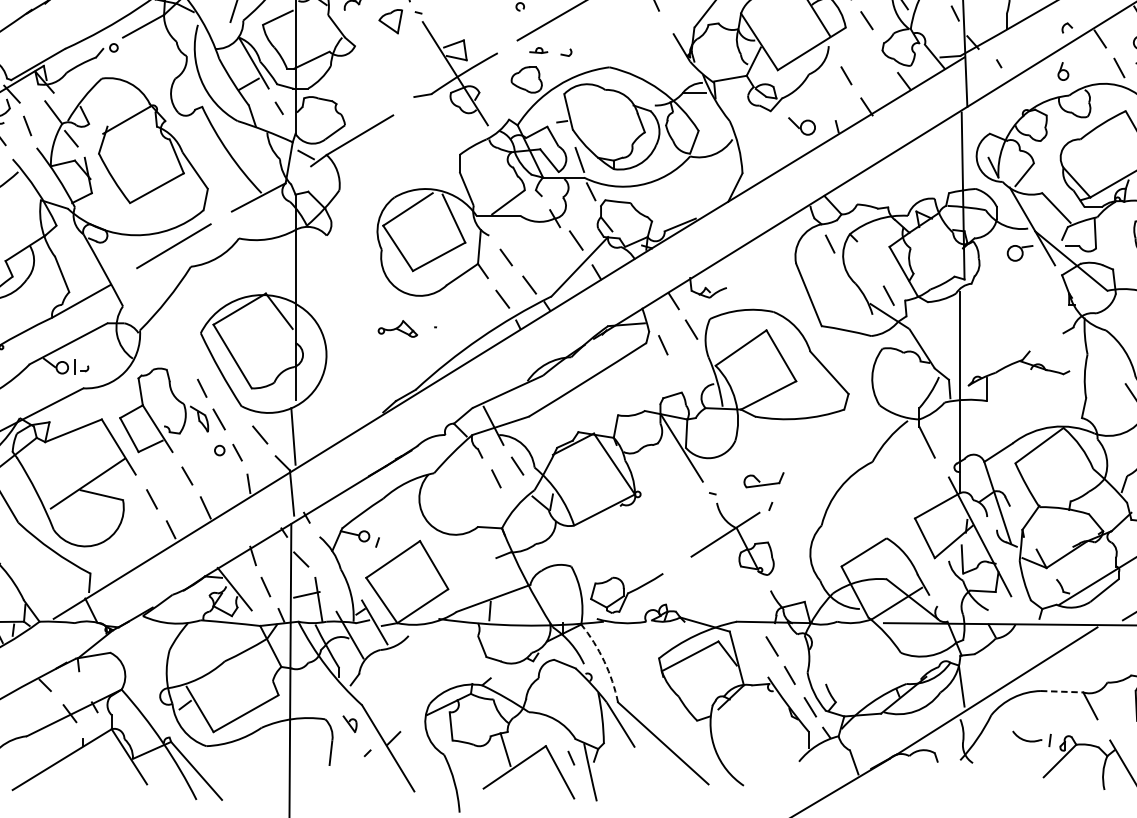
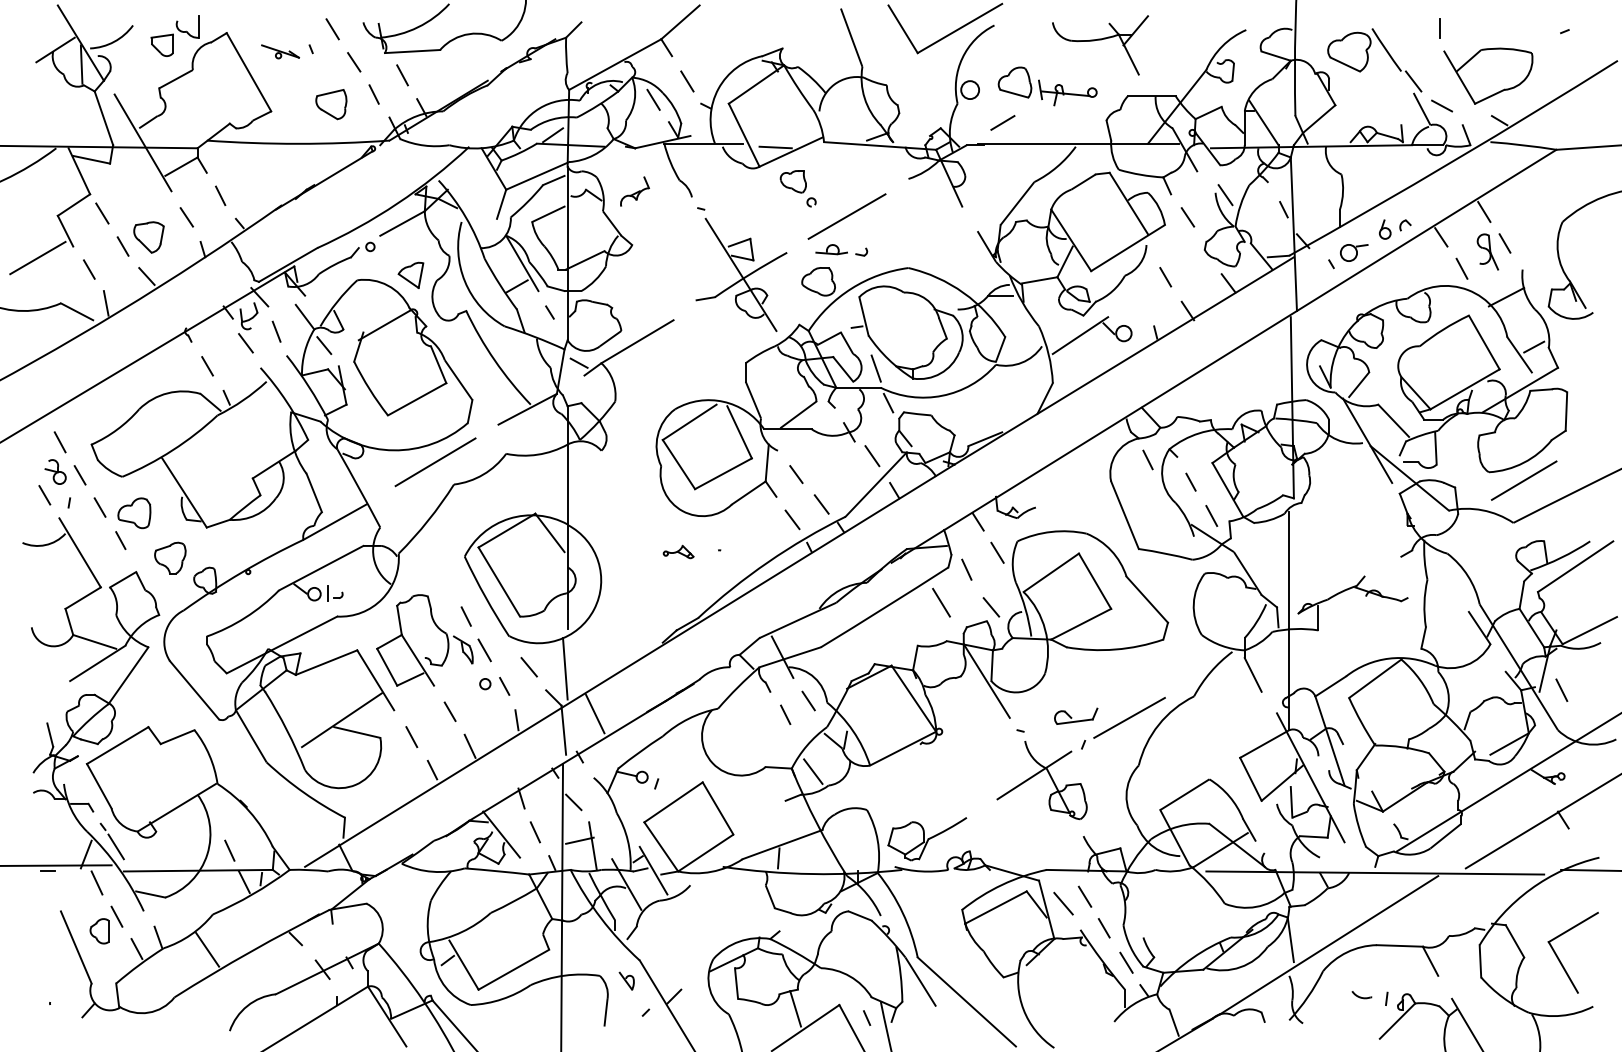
part: (390, 20) -> (410, 274), moved
part: (538, 50) -> (831, 249), size x1.67
part: (1063, 71) -> (1385, 229), moved
line: (767, 129) -> (1080, 335), added
part: (1020, 252) -> (1354, 252), moved
line: (869, 263) -> (1190, 481), added
part: (397, 328) -> (678, 551), size x0.71
line: (639, 375) -> (941, 602), added
line: (686, 380) -> (991, 607), added
line: (321, 477) -> (595, 713), added
line: (813, 481) -> (1129, 717), added
line: (522, 531) -> (813, 771), added
line: (752, 652) -> (1063, 903), added
arc: (604, 660) -> (902, 912), dashed -> solid
line: (1062, 691) -> (1400, 945), dashed -> solid
part: (1026, 737) -> (1361, 995), size x0.62

